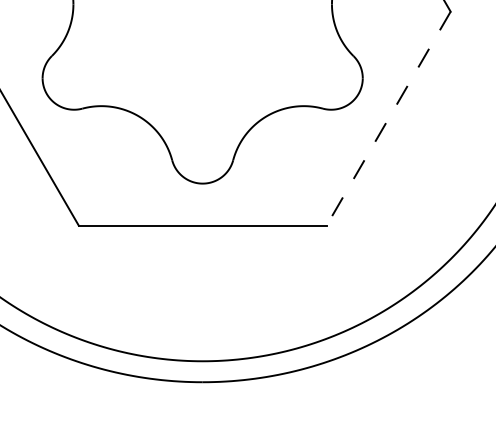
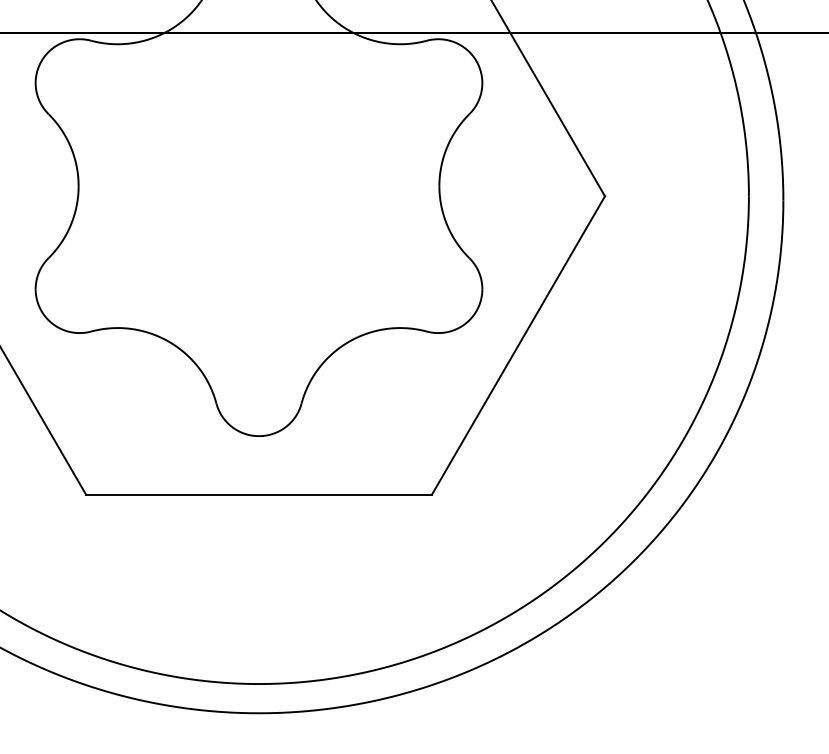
line: (388, 118) -> (518, 345), dashed -> solid

